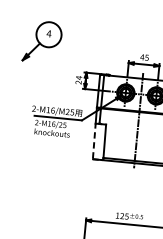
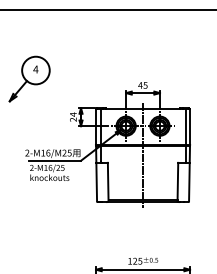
line: (94, 140) -> (96, 181), dashed -> solid

